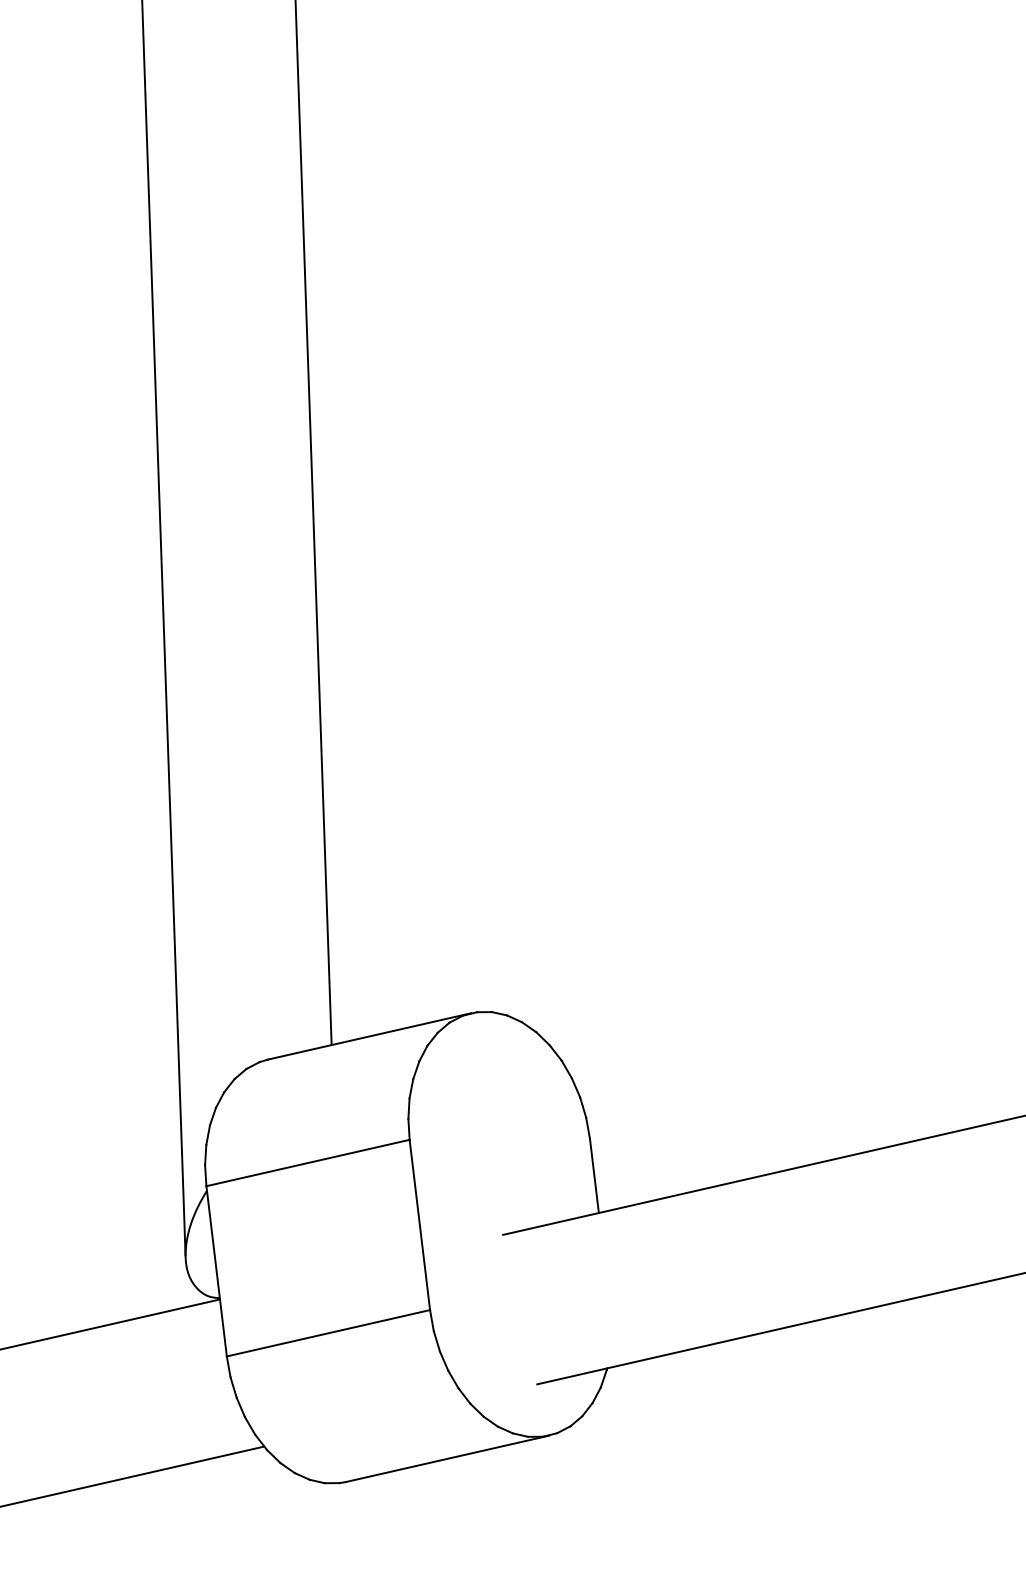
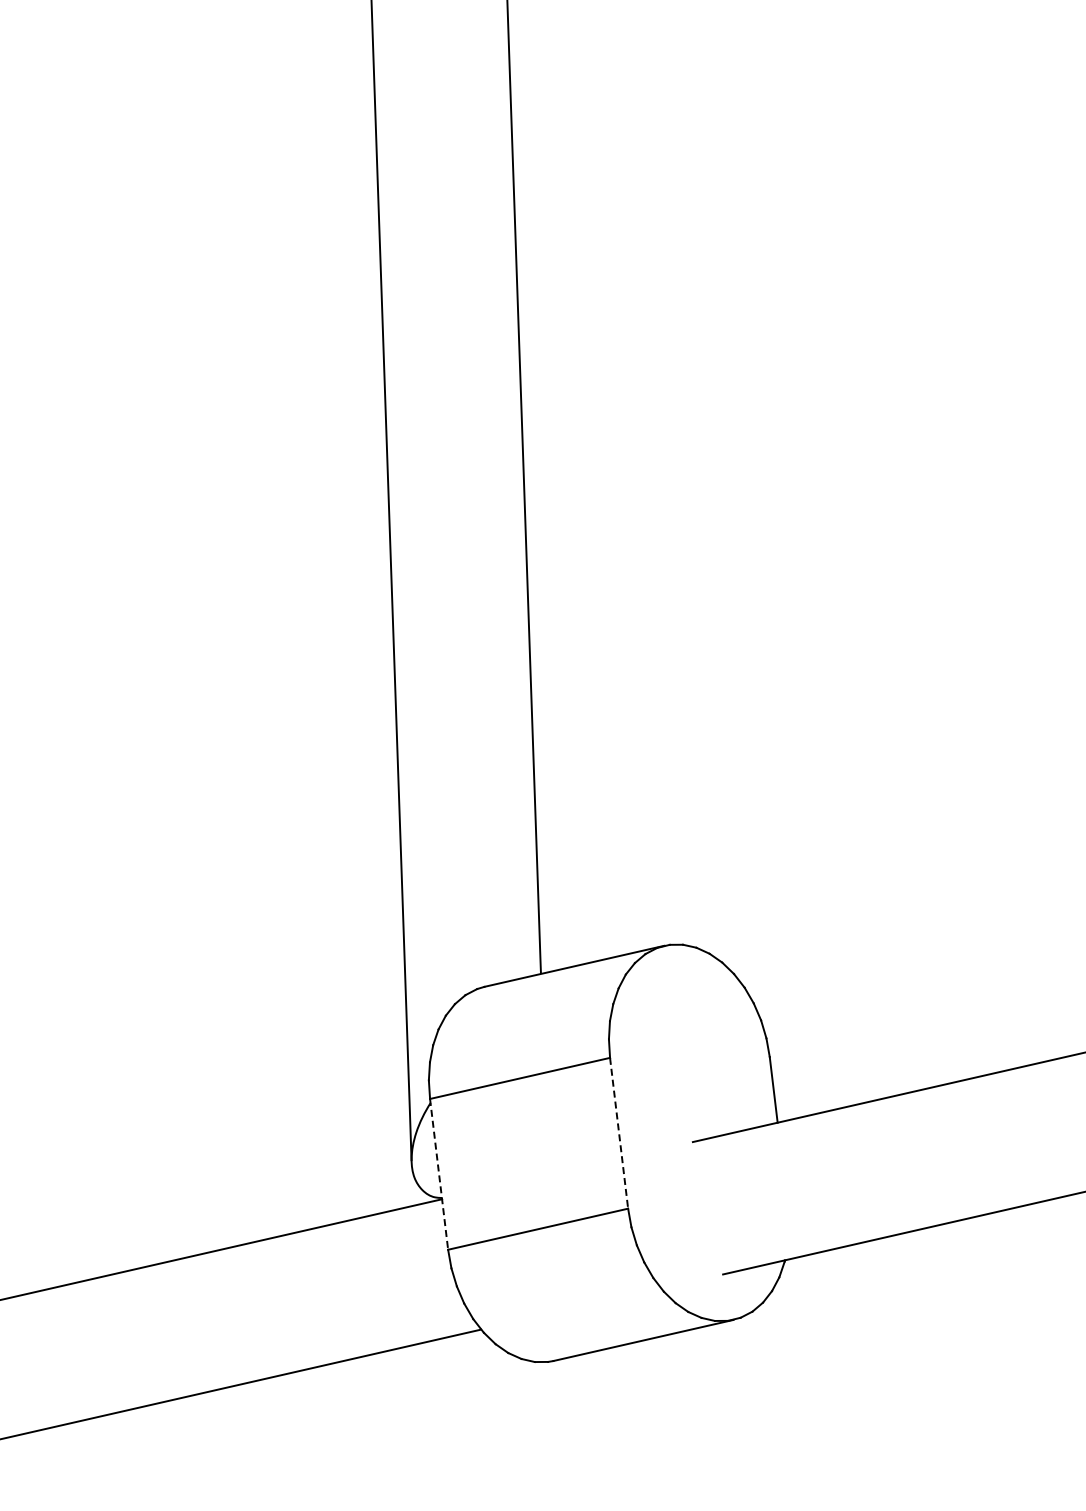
line: (420, 1225) -> (619, 1133), solid -> dashed
line: (217, 1271) -> (439, 1174), solid -> dashed

